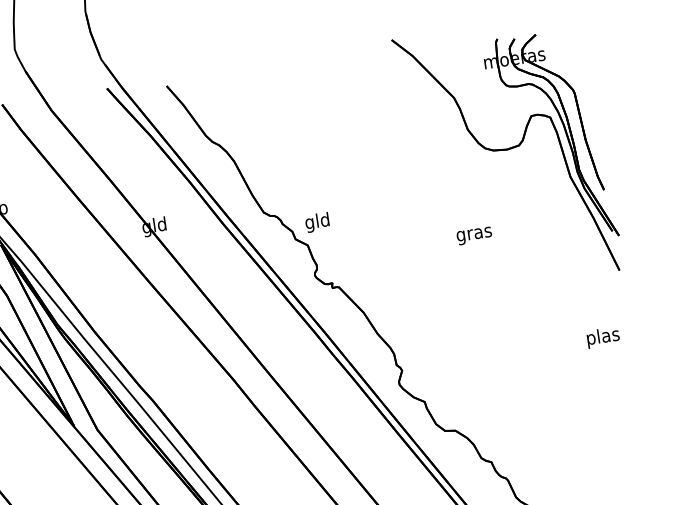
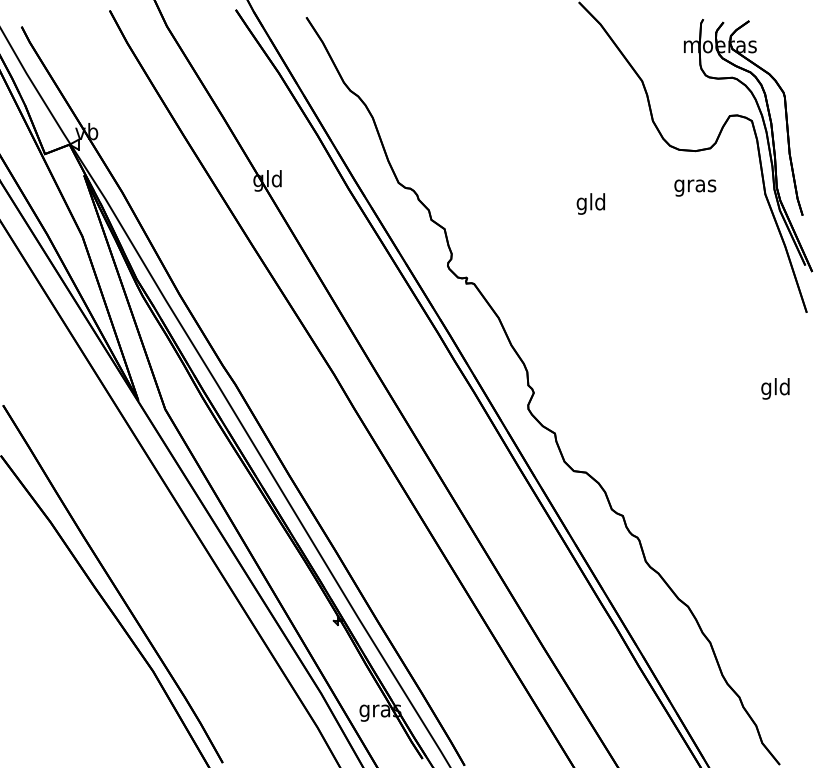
text: (316, 222) -> (590, 203), moved
text: (474, 235) -> (695, 187), moved
text: (603, 337) -> (776, 388), plas -> gld

